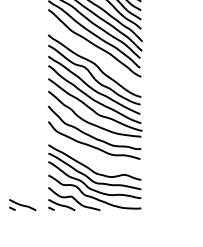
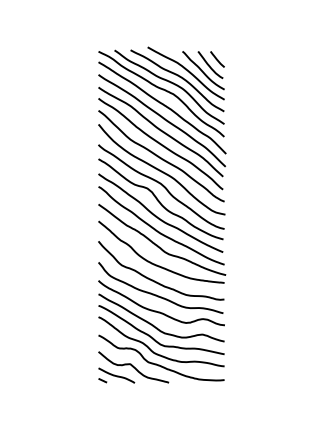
curve: (94, 53) -> (160, 169), added
curve: (94, 157) -> (160, 311), added
part: (22, 204) -> (63, 375), removed

